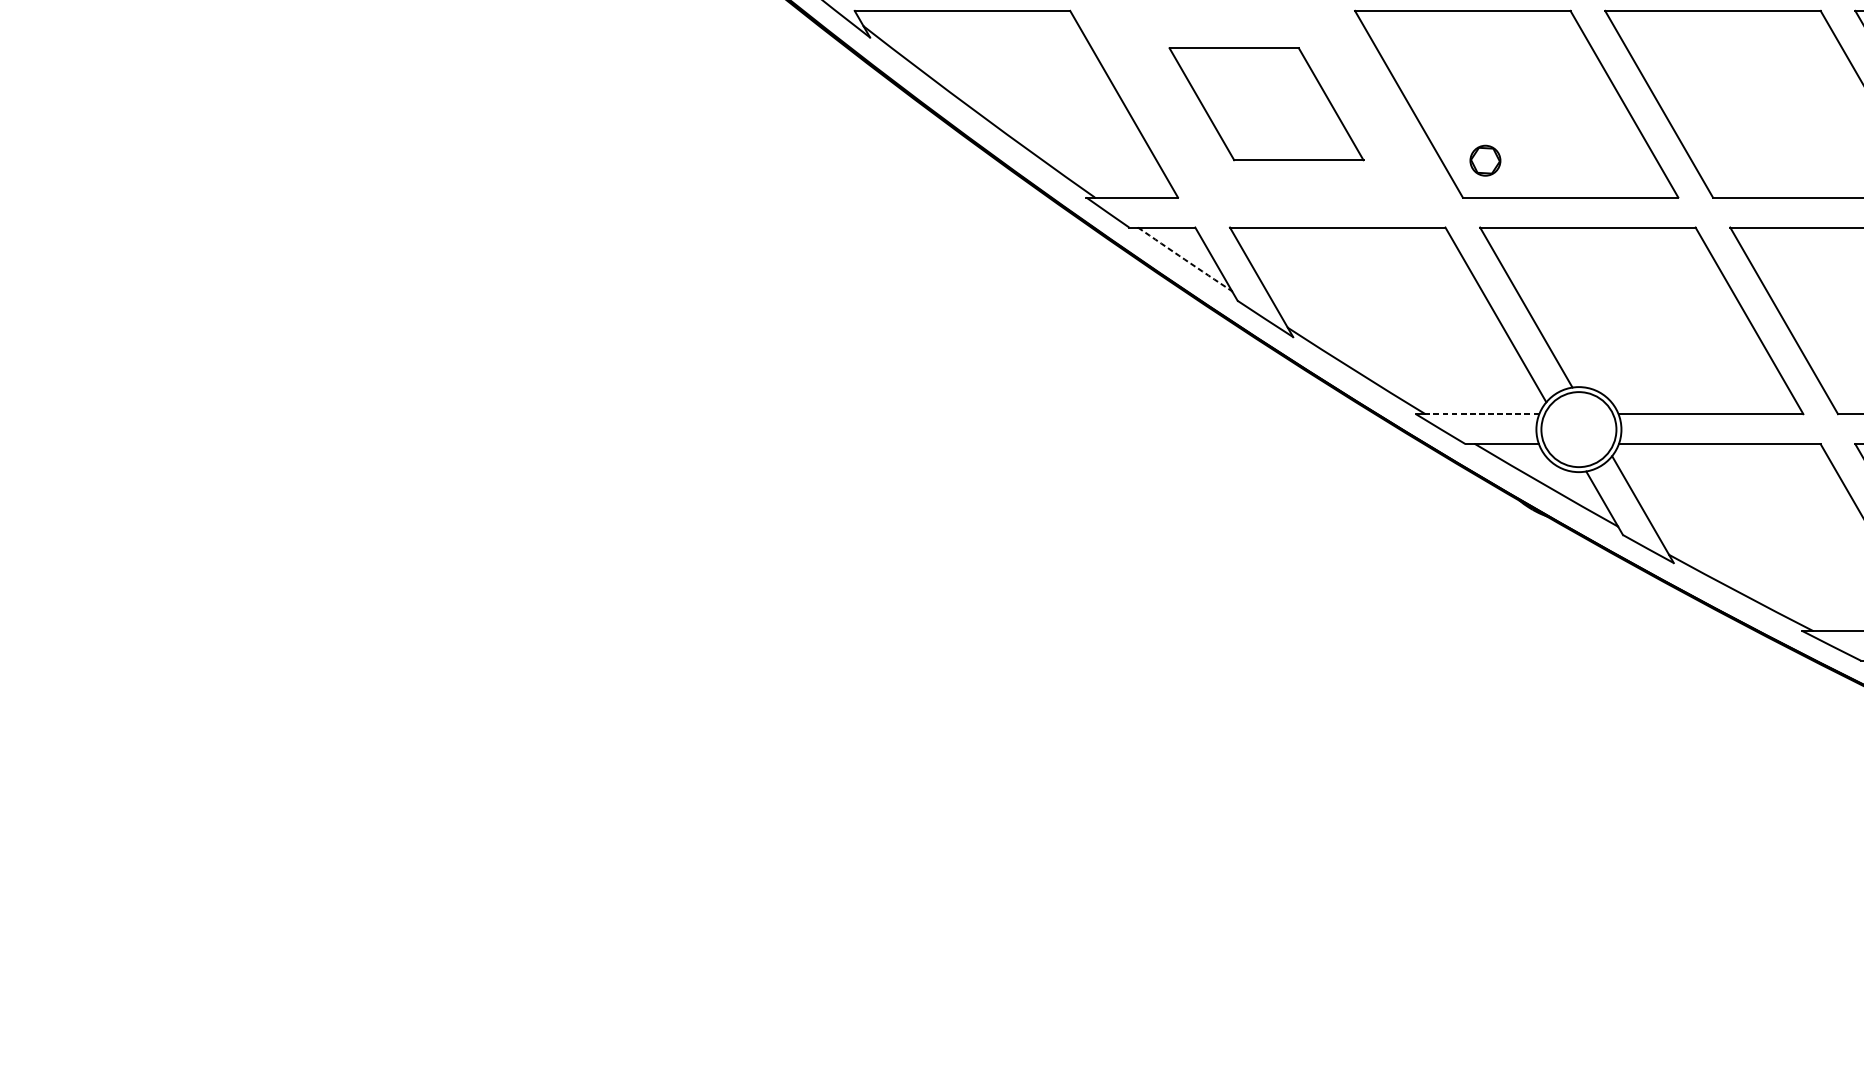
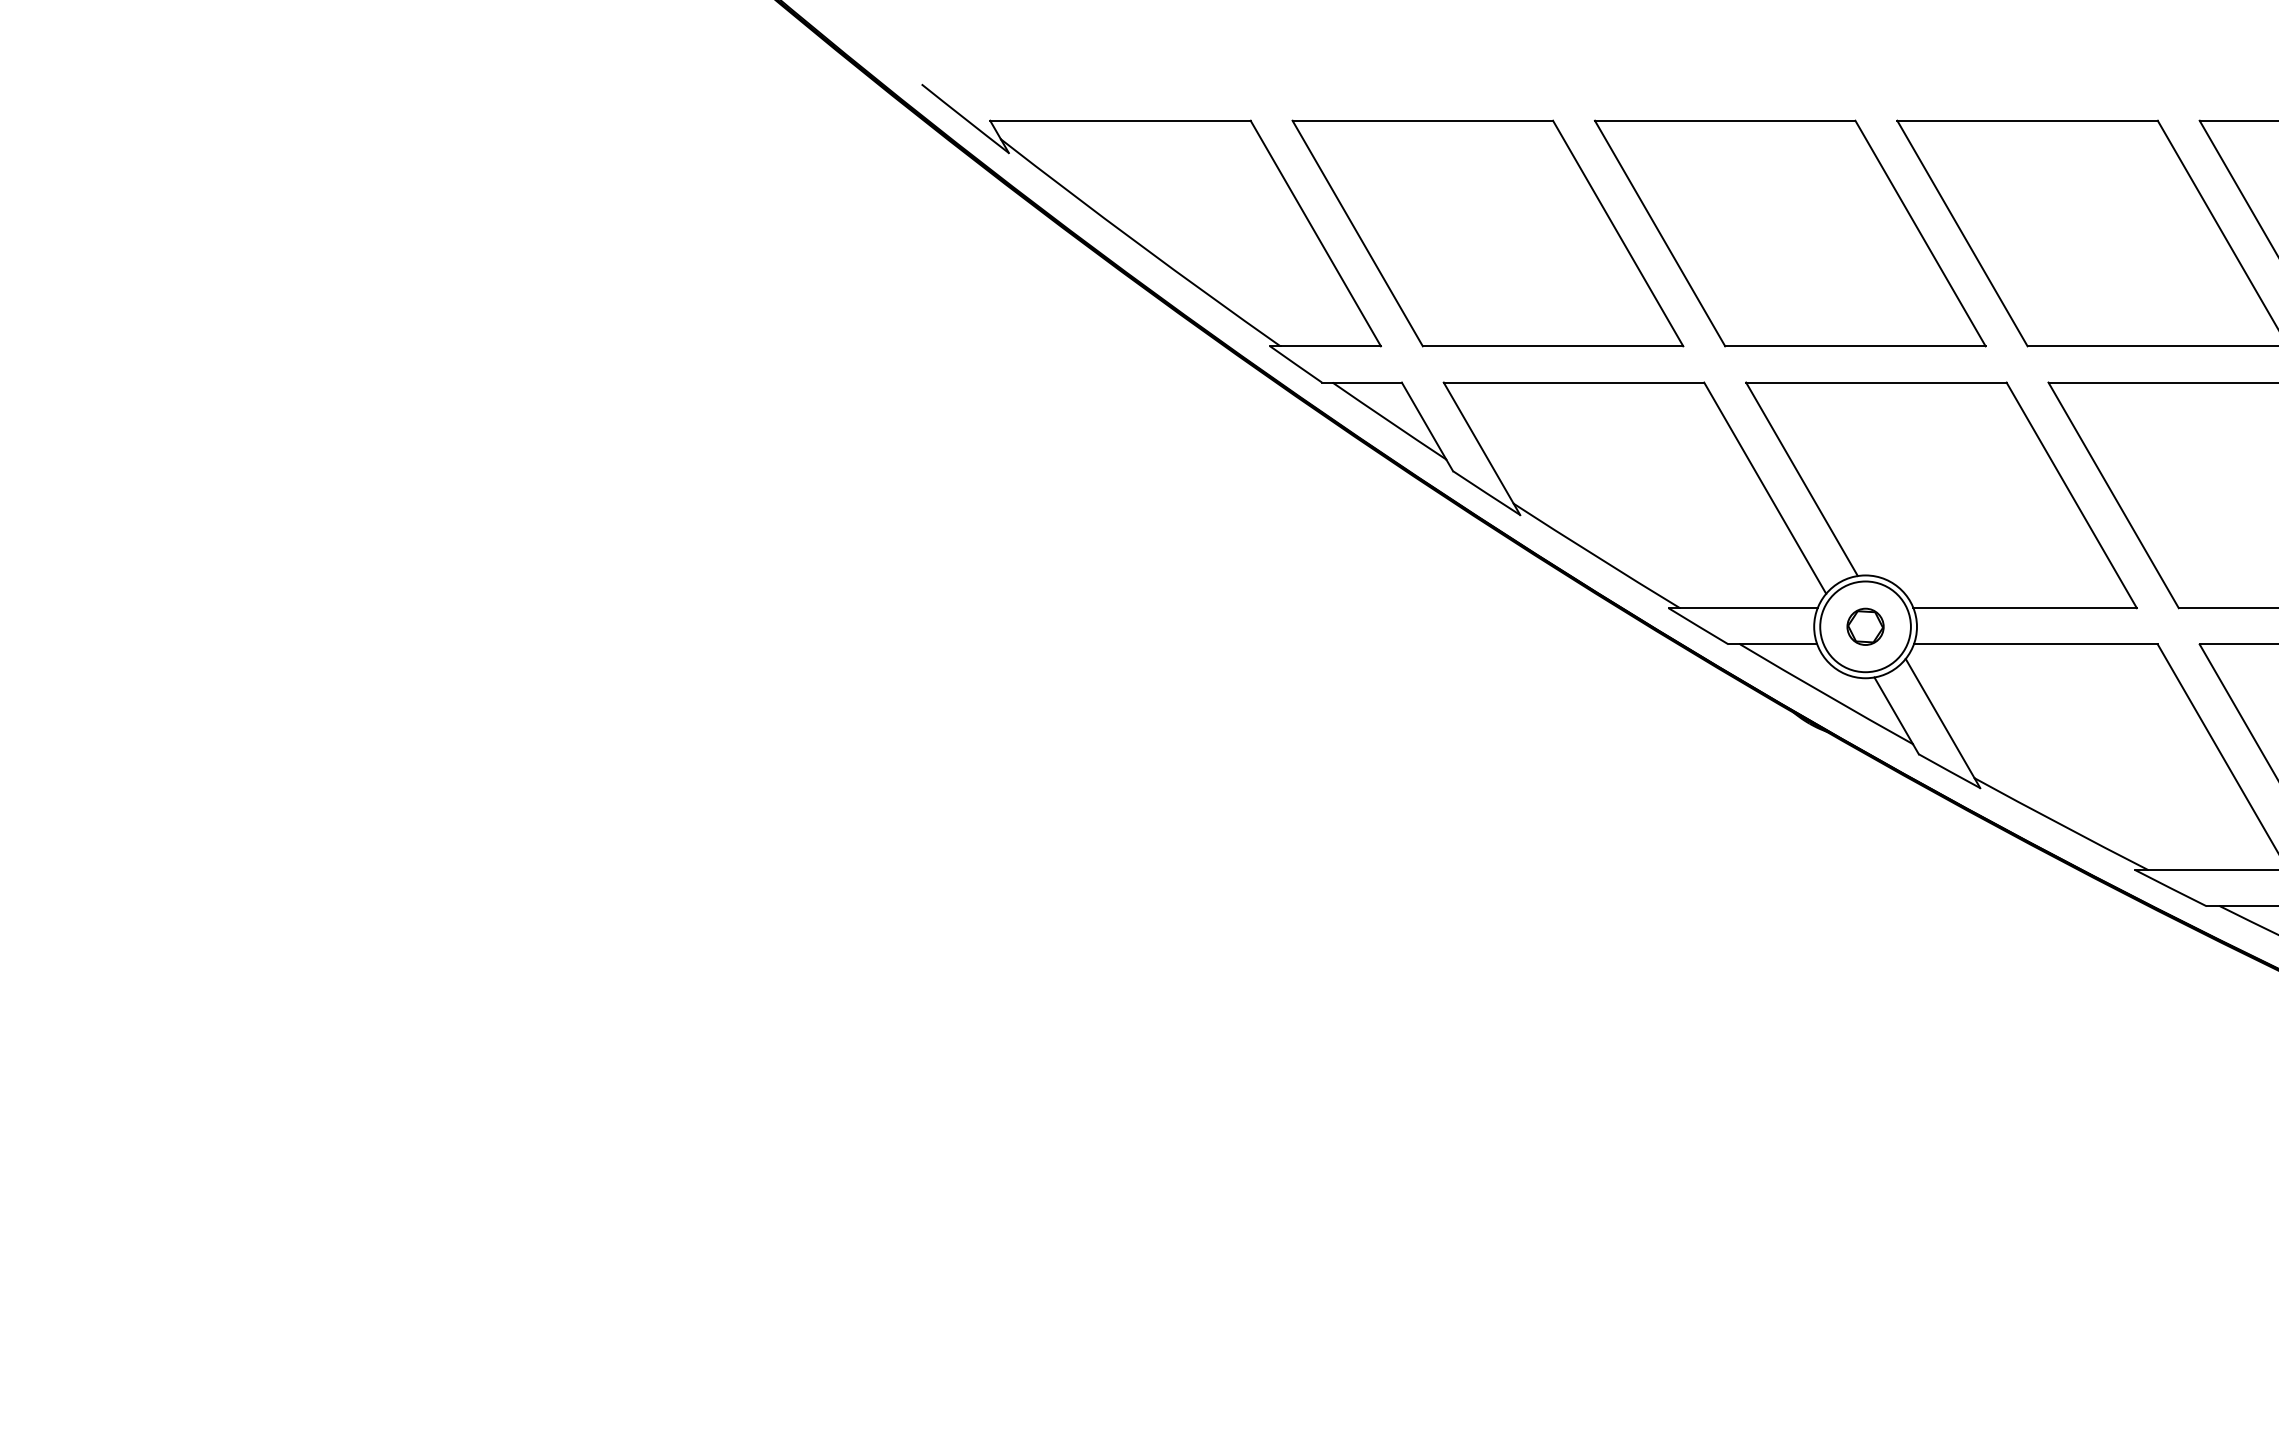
part: (1266, 104) -> (1487, 233), size x1.67
part: (1485, 160) -> (1865, 626), moved
arc: (1185, 259) -> (1389, 421), dashed -> solid
line: (1482, 414) -> (1748, 608), dashed -> solid

